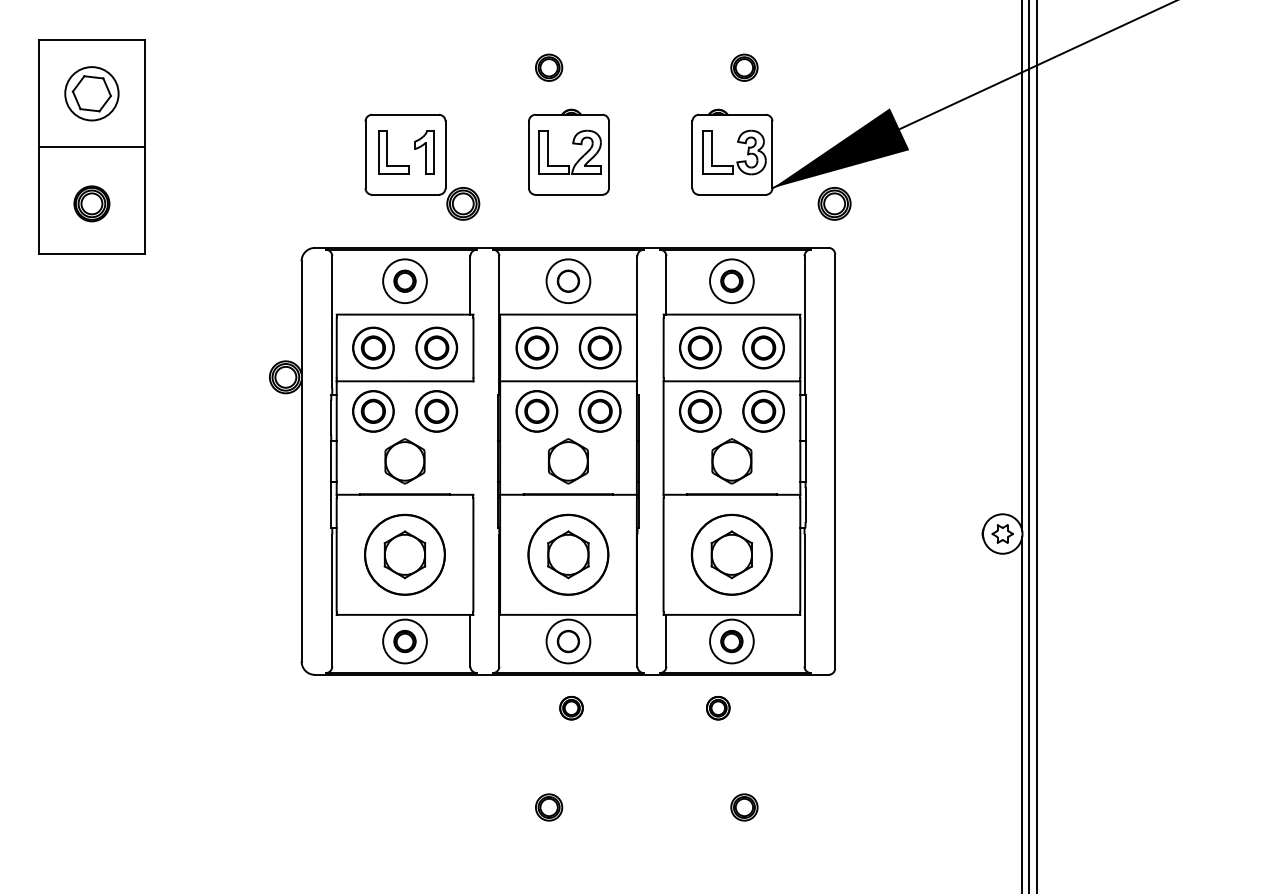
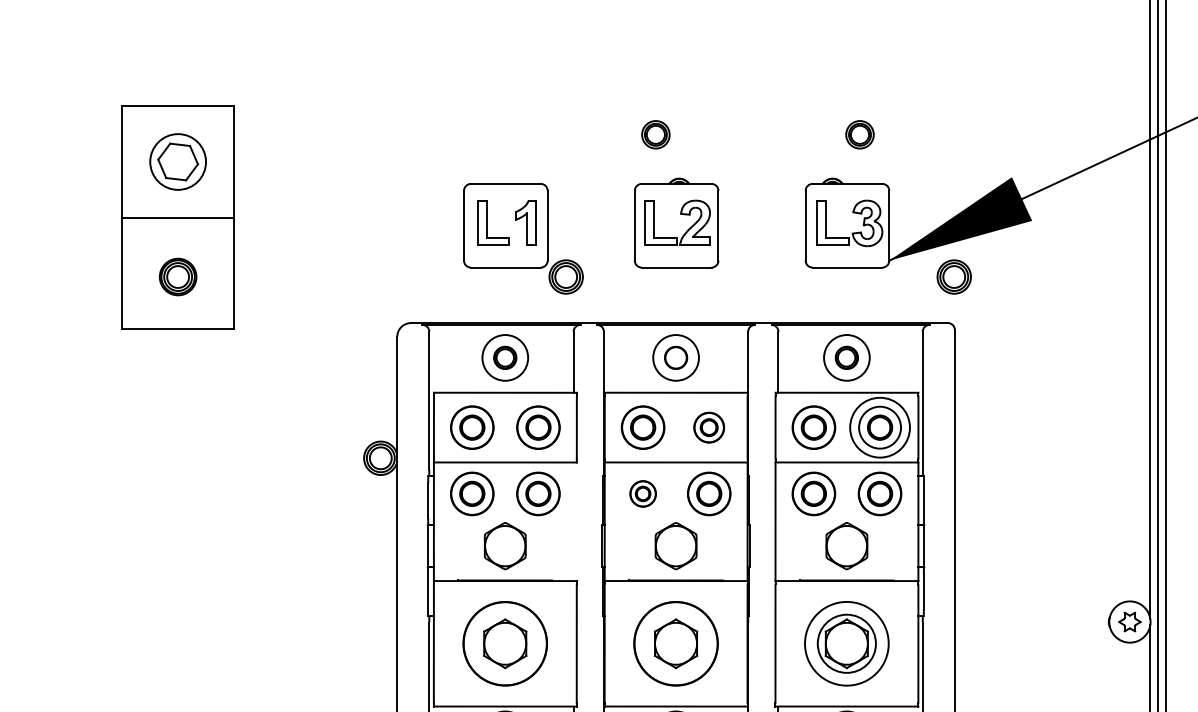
part: (599, 347) -> (708, 427), size x0.7
circle: (763, 347) -> (879, 427), size x1.4
part: (536, 411) -> (642, 494), size x0.6
circle: (731, 554) -> (846, 643), size x0.7

